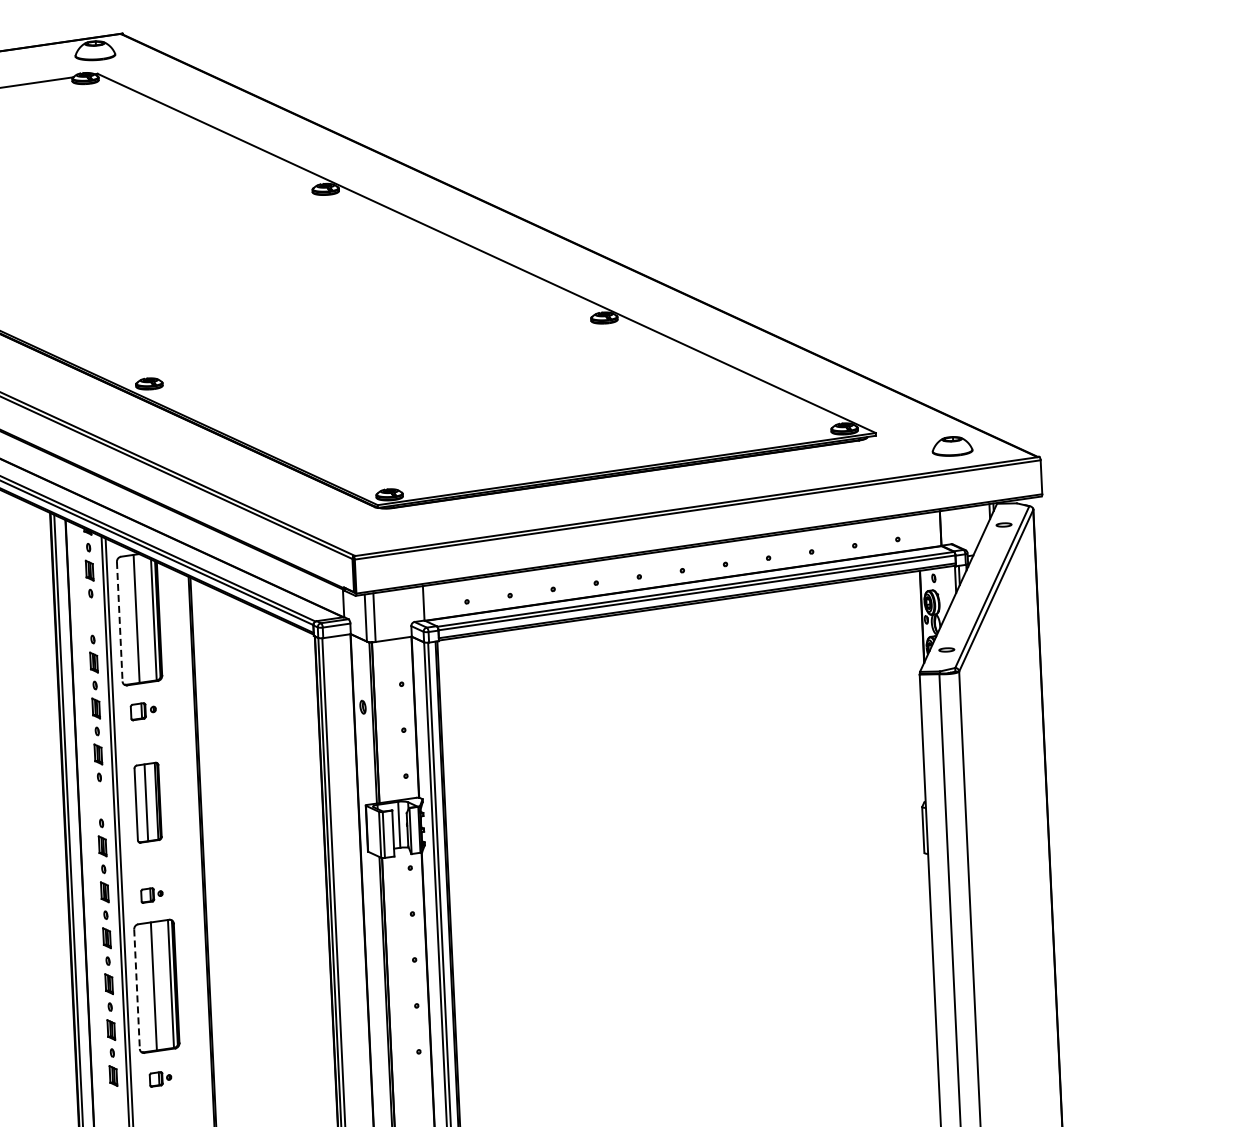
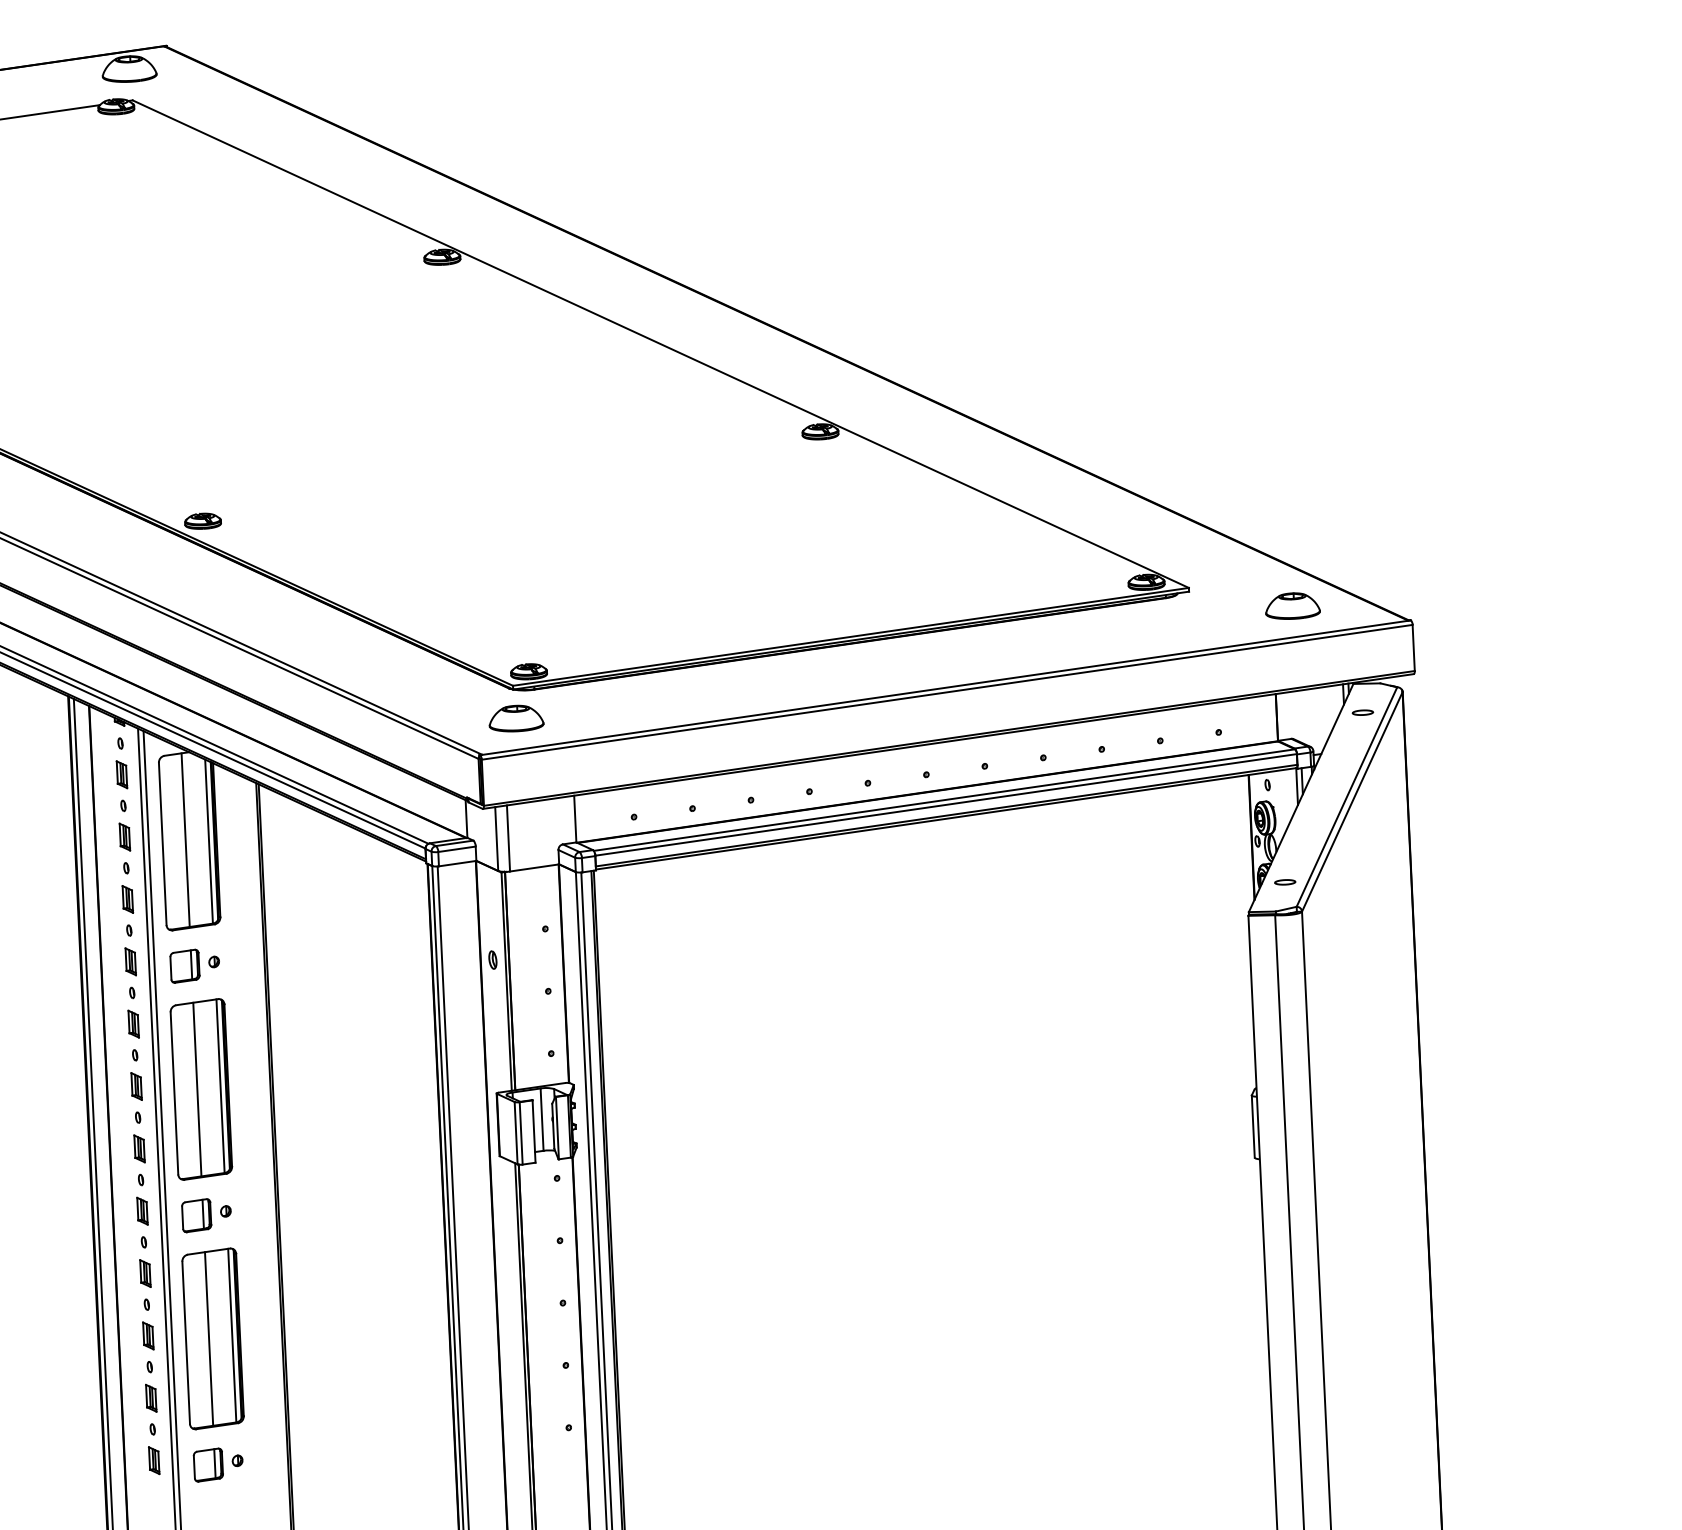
part: (380, 529) -> (516, 718), added
part: (91, 616) -> (124, 836), added
line: (119, 621) -> (162, 843), dashed -> solid
part: (143, 711) -> (194, 965), size x1.43
part: (100, 800) -> (136, 1086), added
part: (147, 802) -> (200, 1089), size x1.67
part: (151, 895) -> (205, 1215), size x1.67
line: (137, 989) -> (186, 1343), dashed -> solid
part: (160, 1079) -> (218, 1465), size x1.67

